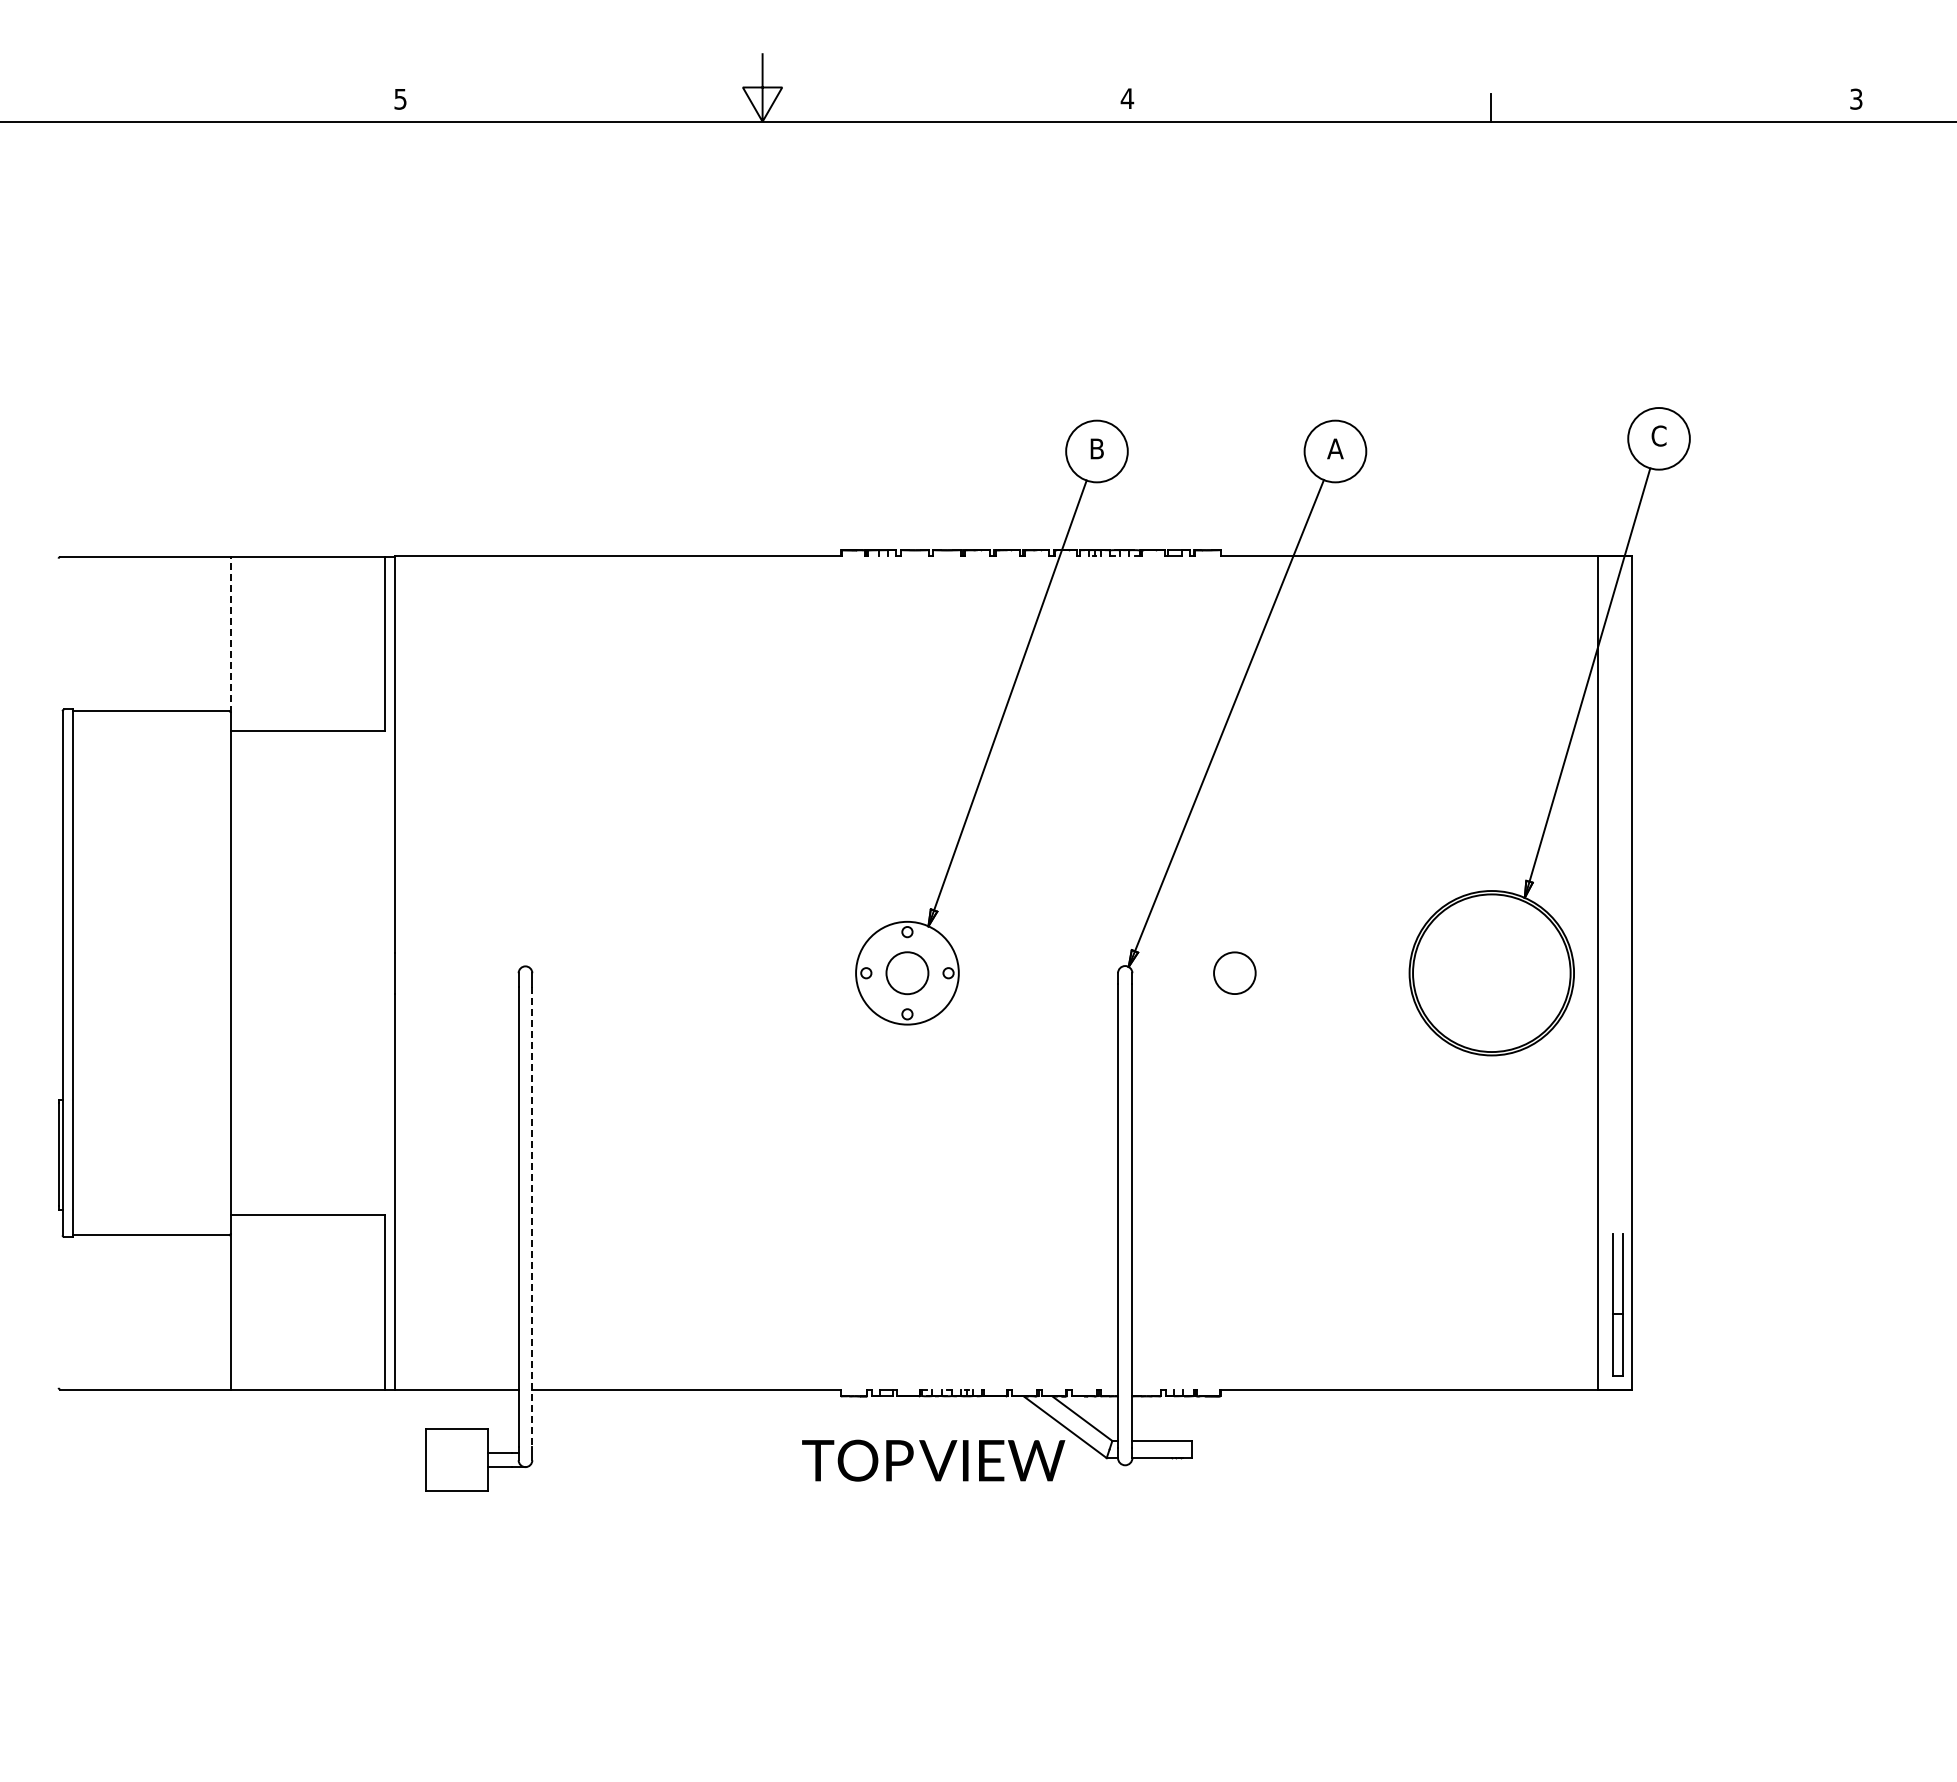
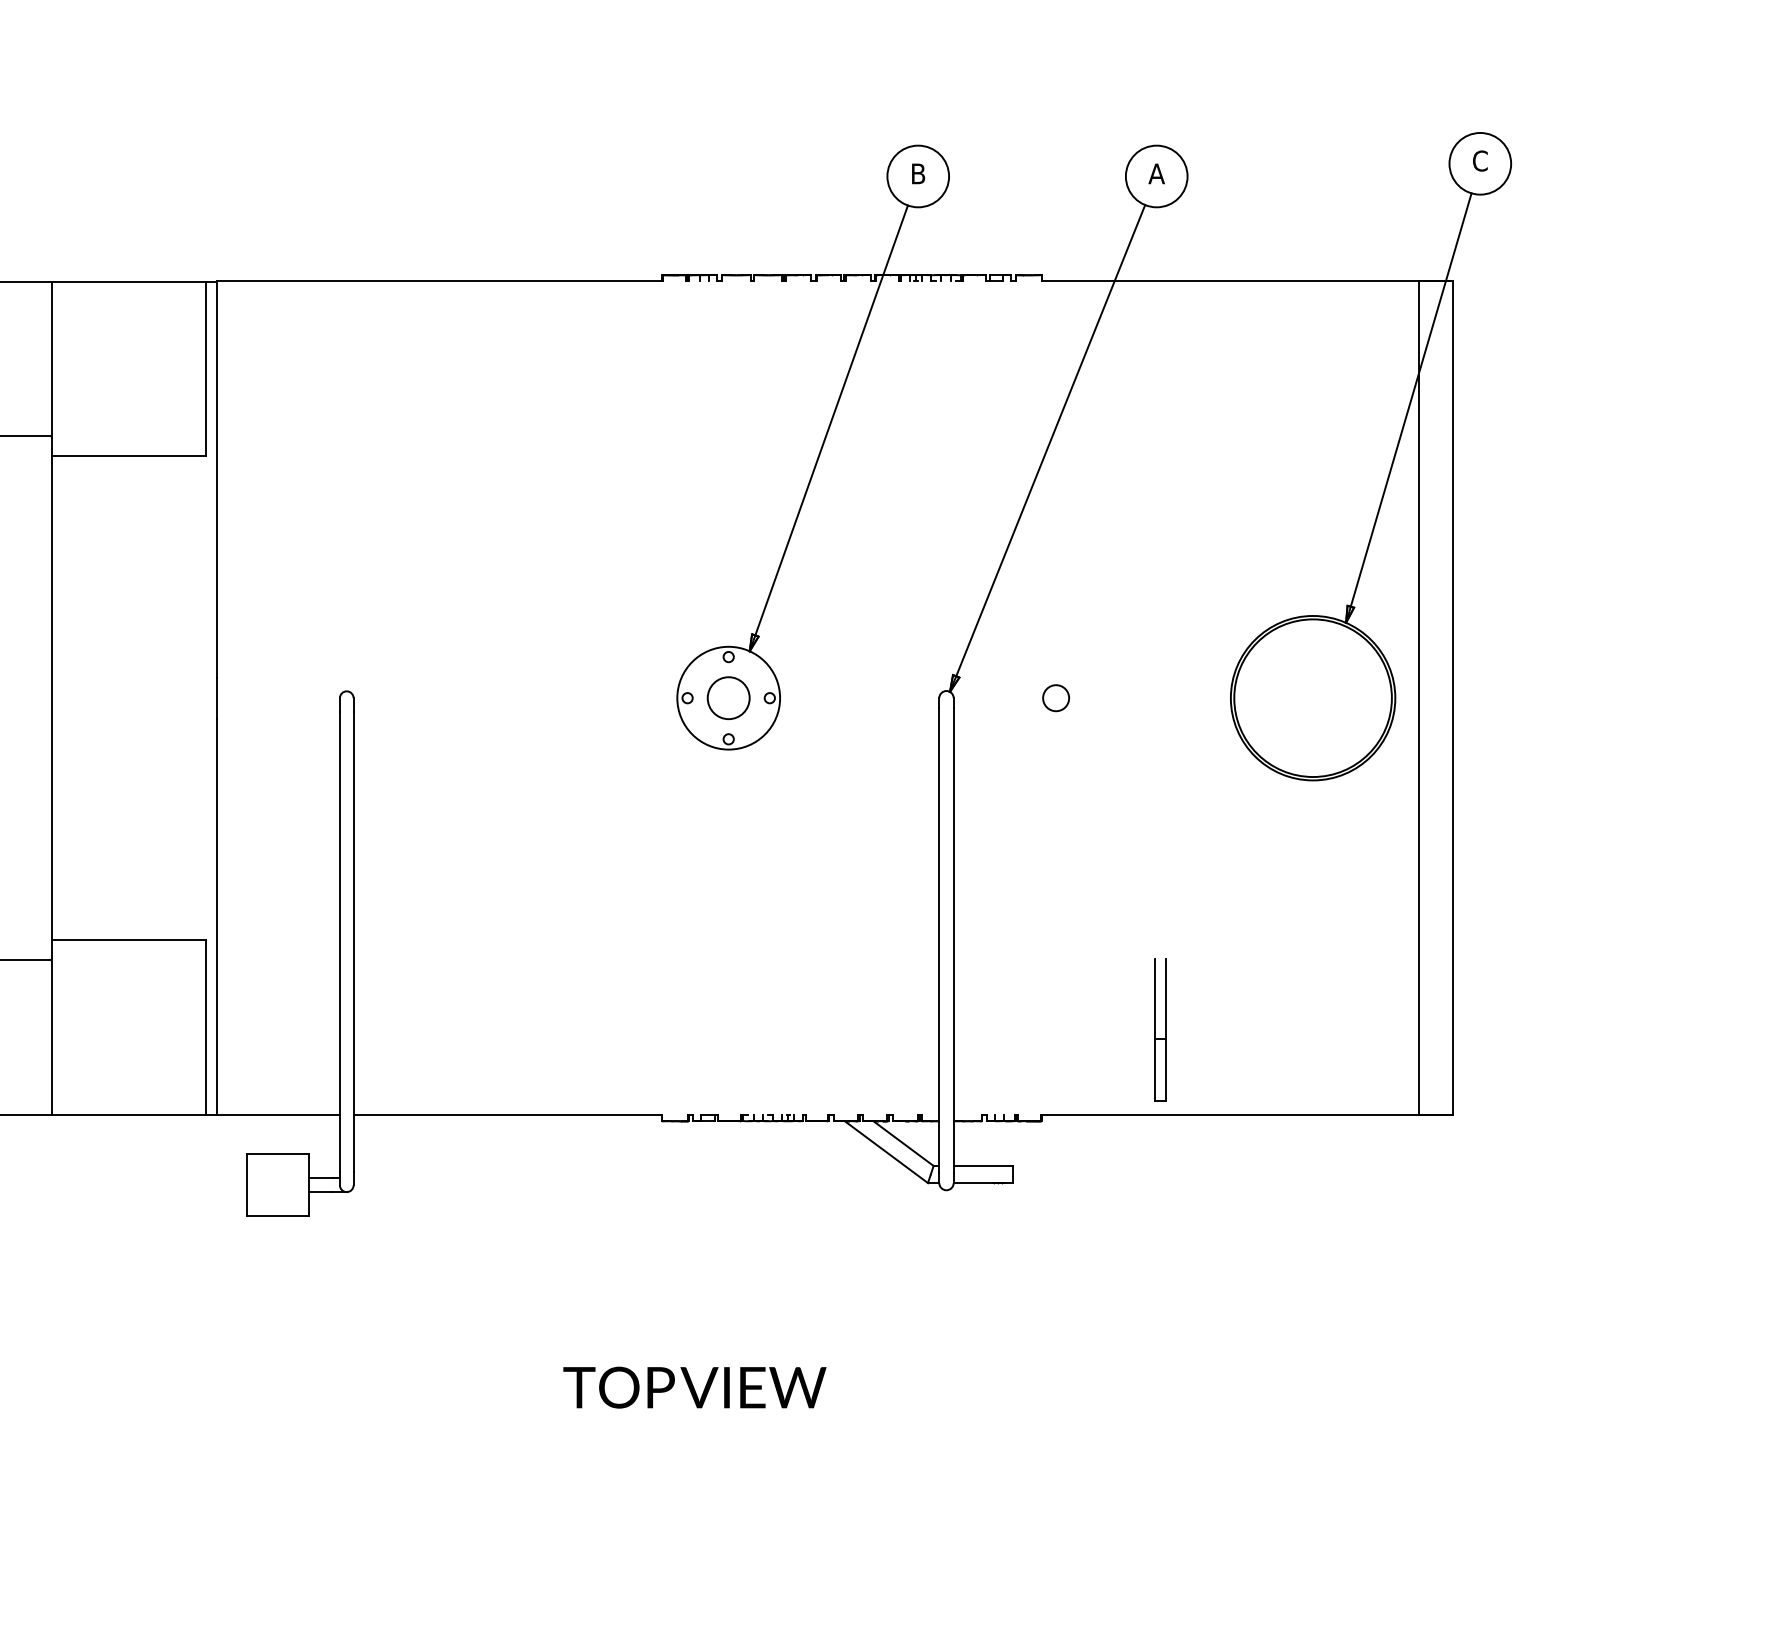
line: (230, 634) -> (51, 359), dashed -> solid
circle: (1234, 973) -> (1055, 698), size x0.62
line: (532, 1216) -> (353, 941), dashed -> solid
part: (1617, 1304) -> (1159, 1029), moved
text: (933, 1460) -> (694, 1387), moved

